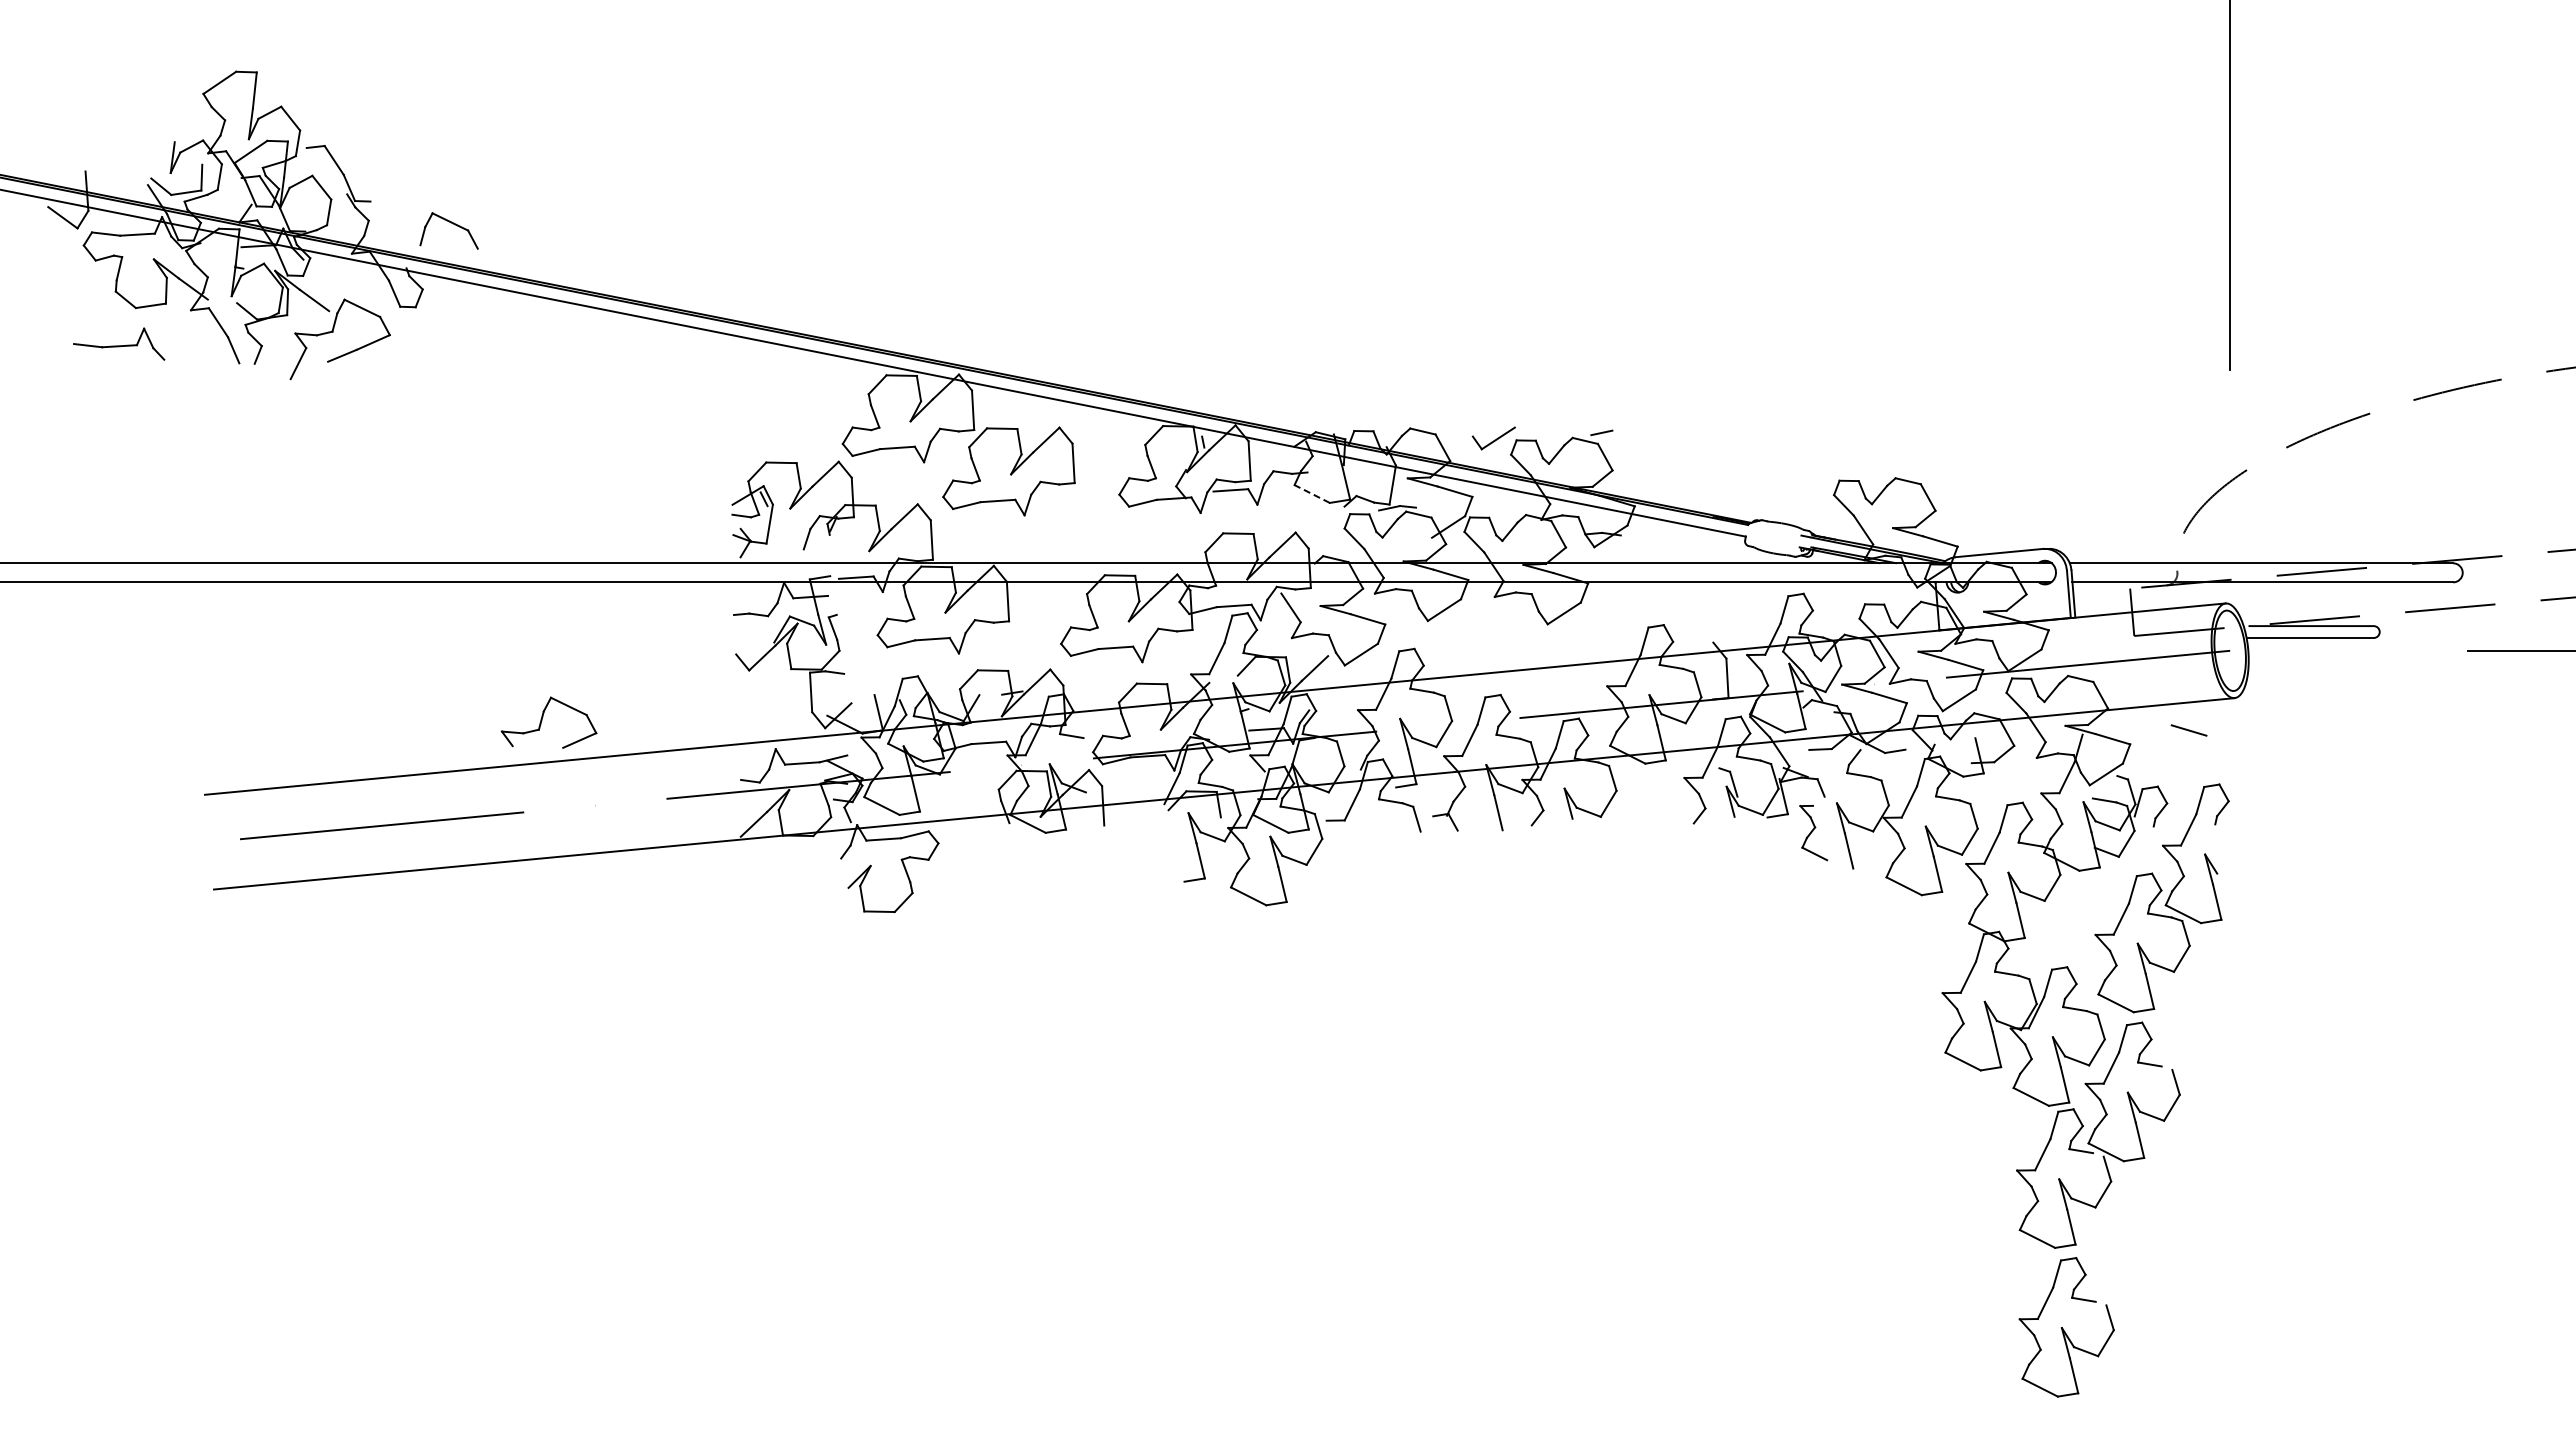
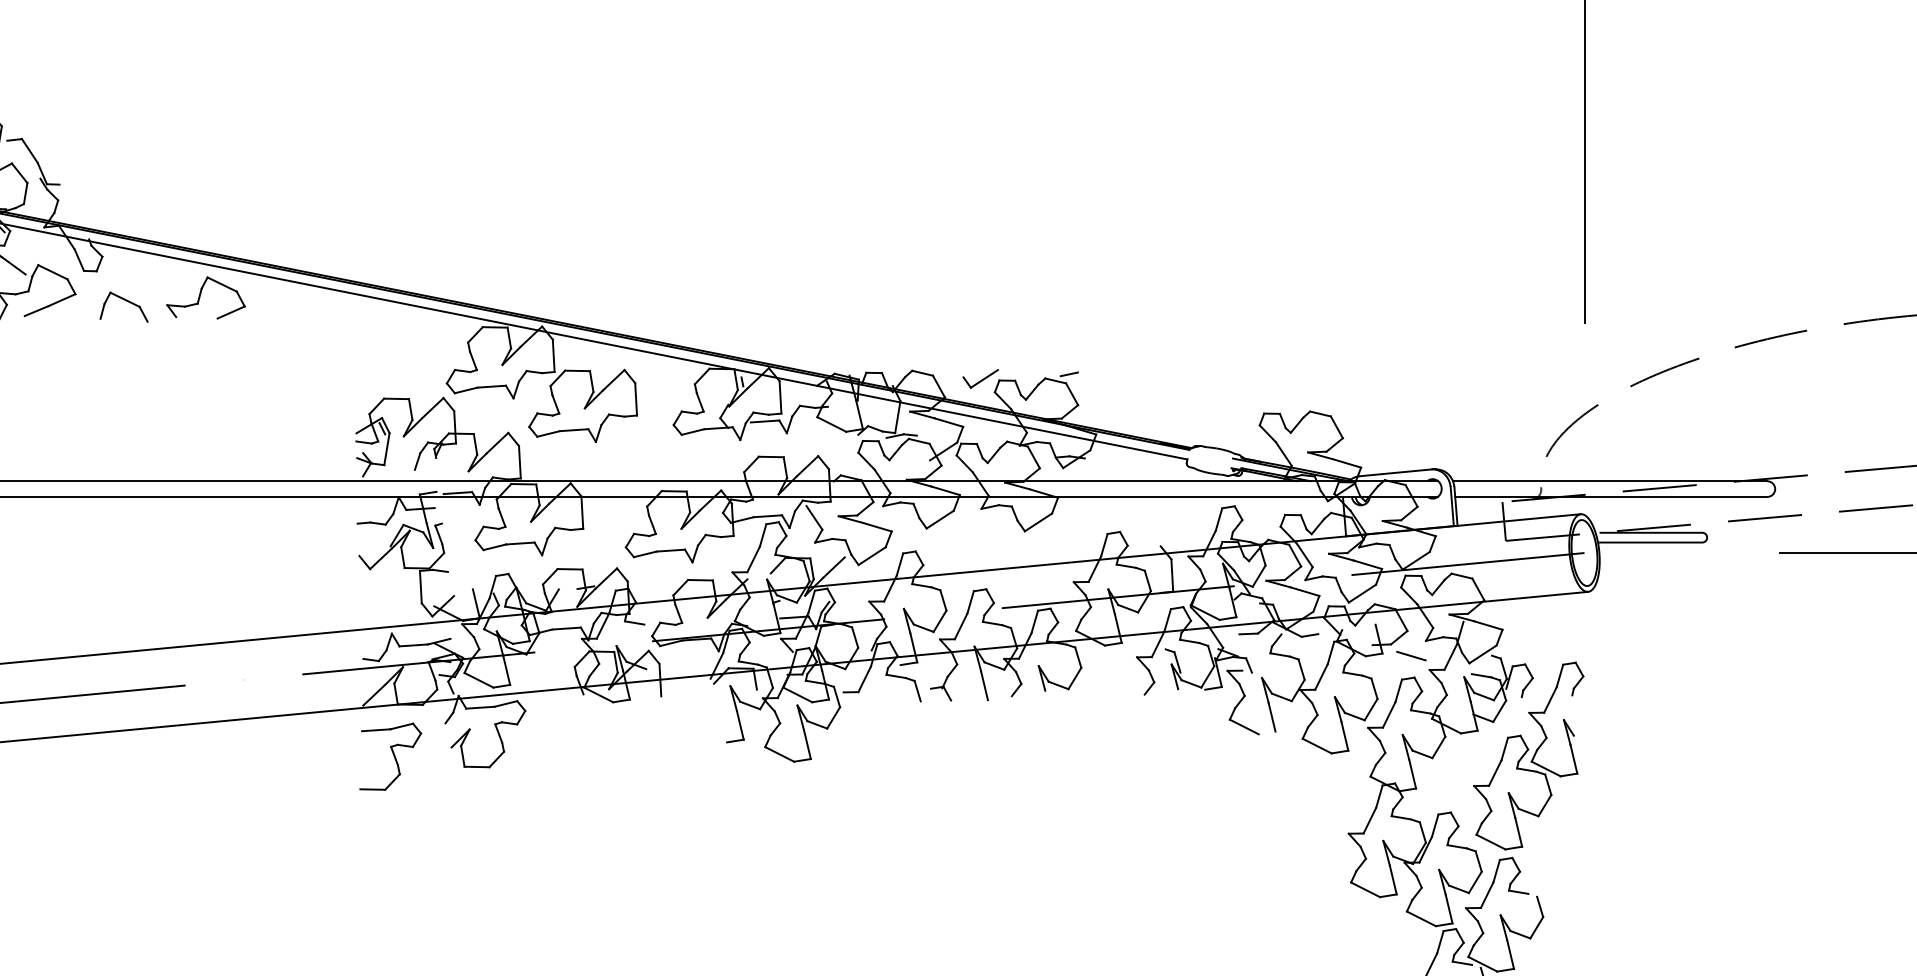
part: (451, 223) -> (126, 301), moved
line: (1312, 494) -> (832, 424), dashed -> solid
part: (542, 720) -> (200, 296), moved
line: (2188, 730) -> (1410, 656), moved
part: (1813, 832) -> (1242, 702), size x1.43
part: (774, 898) -> (390, 756), added

